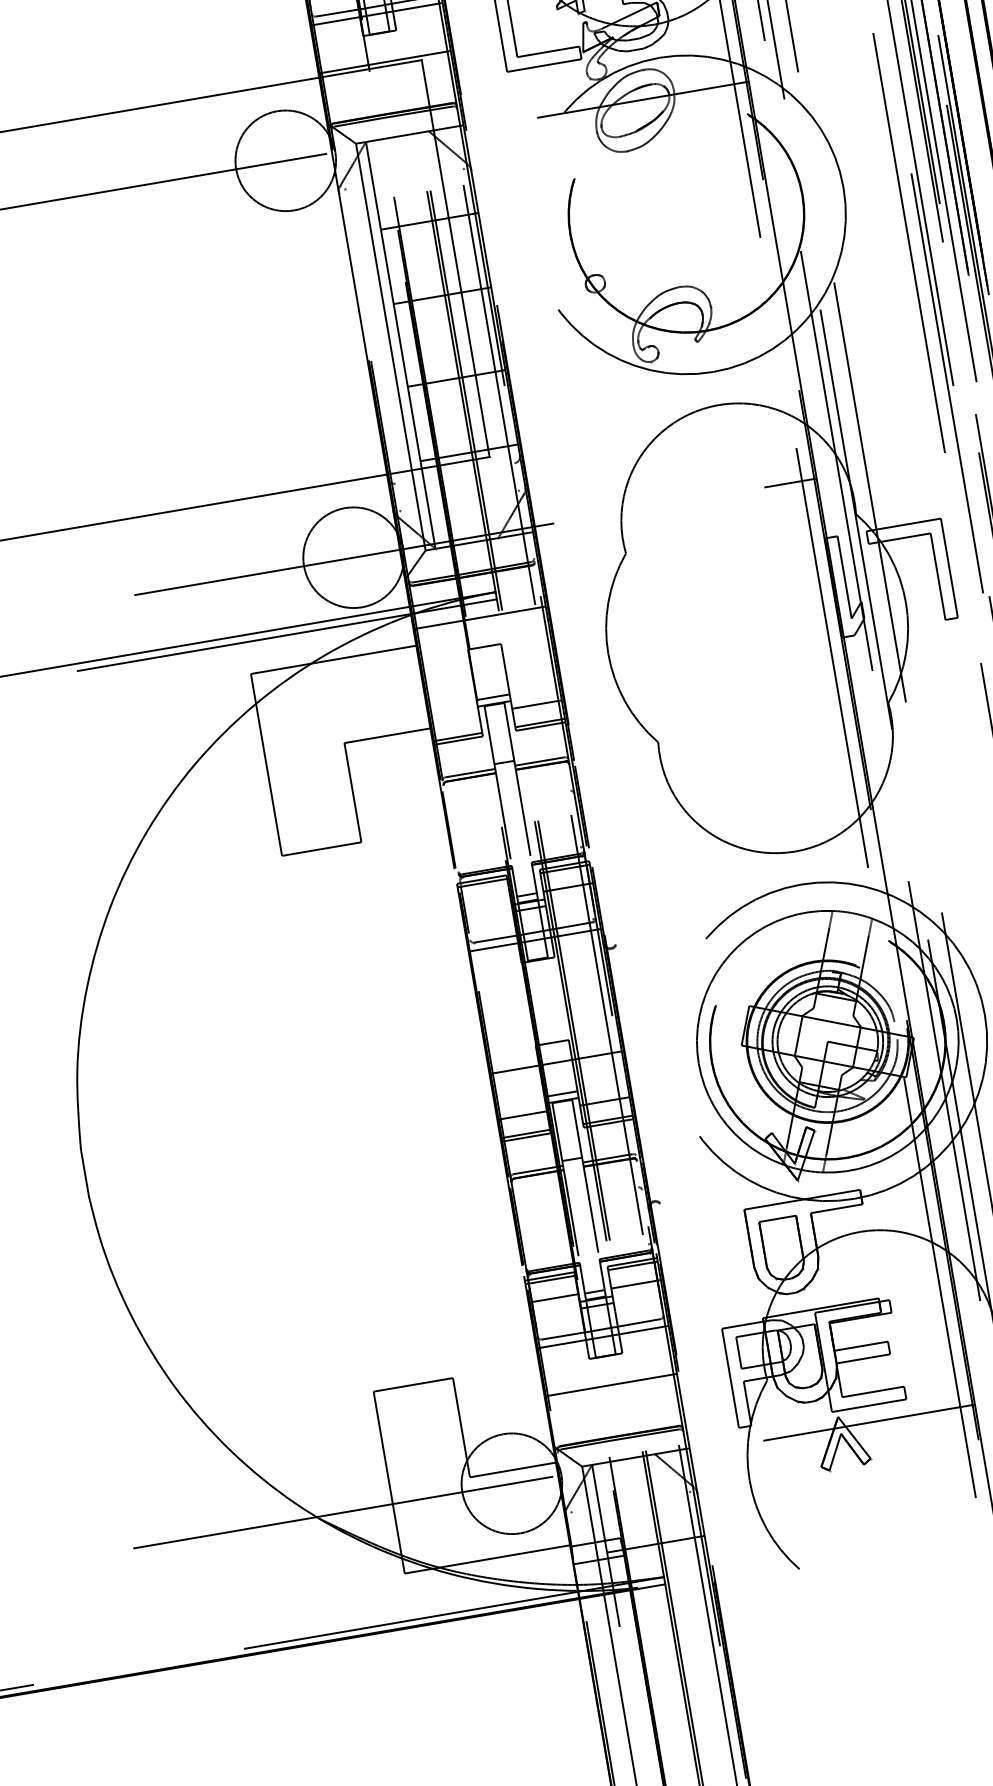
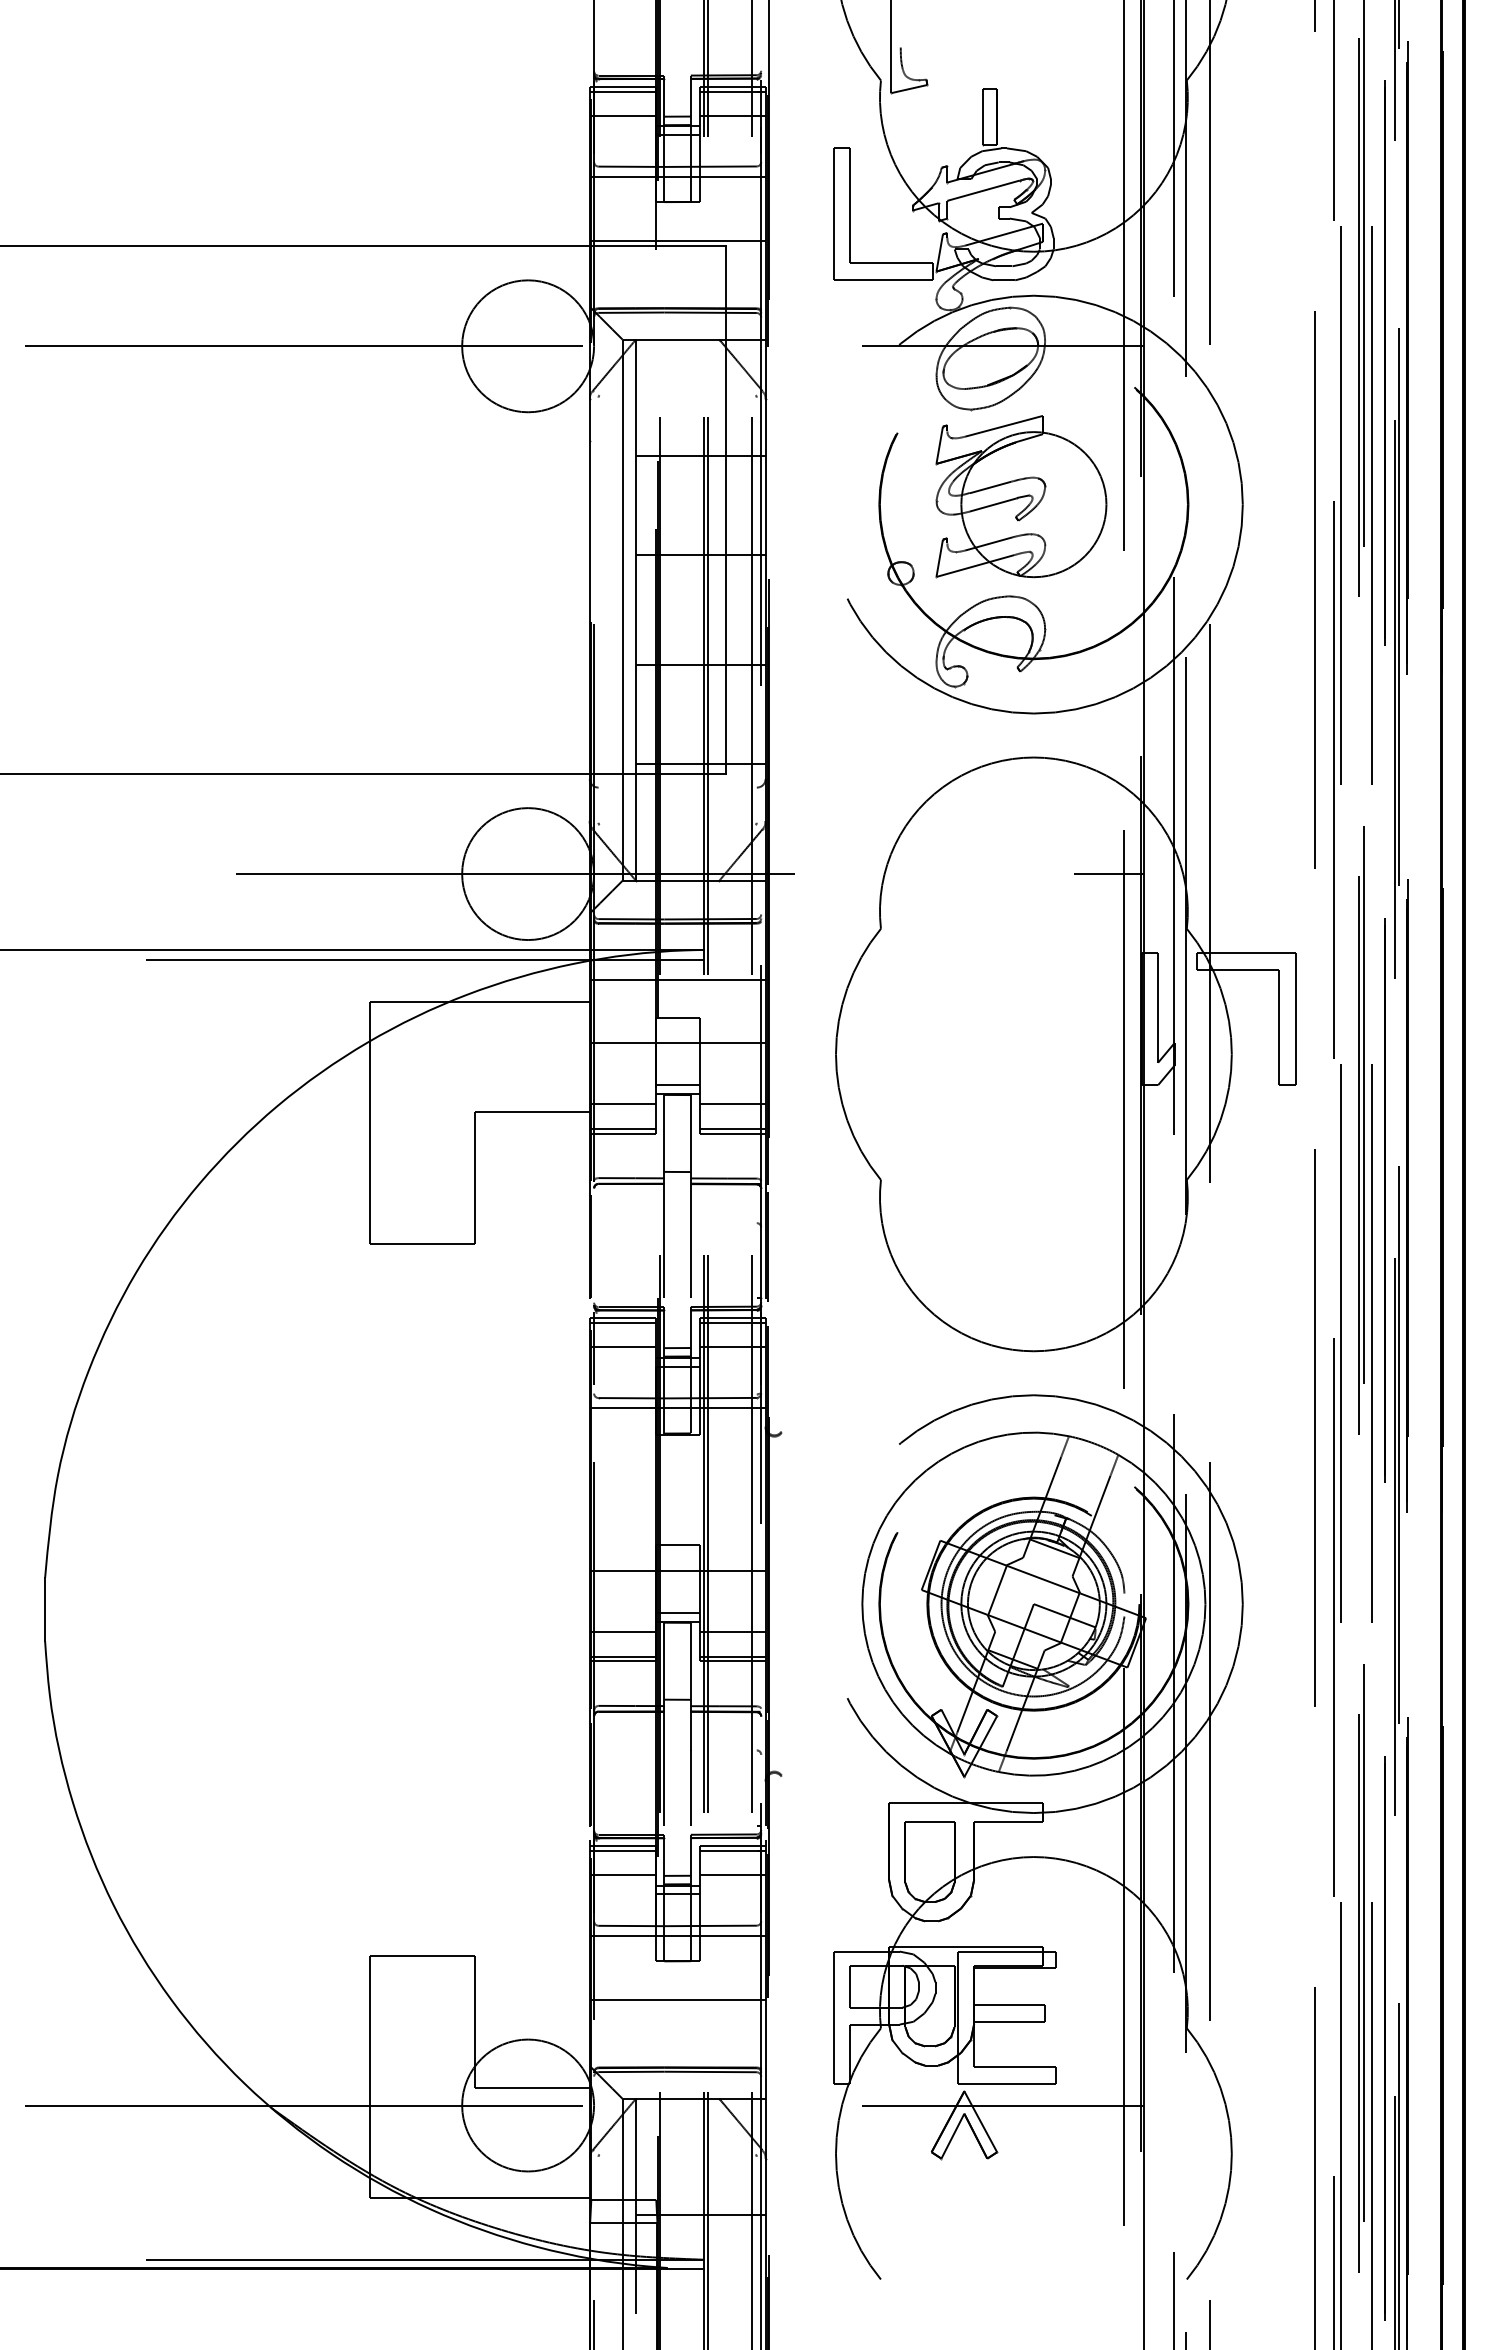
part: (676, 210) -> (1021, 496), added
line: (487, 665) -> (677, 1043), added
line: (454, 718) -> (622, 1104), added
line: (485, 901) -> (622, 1347), added

